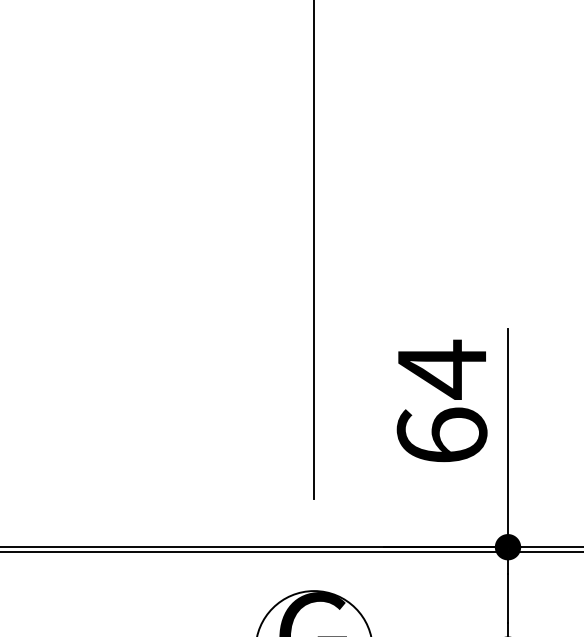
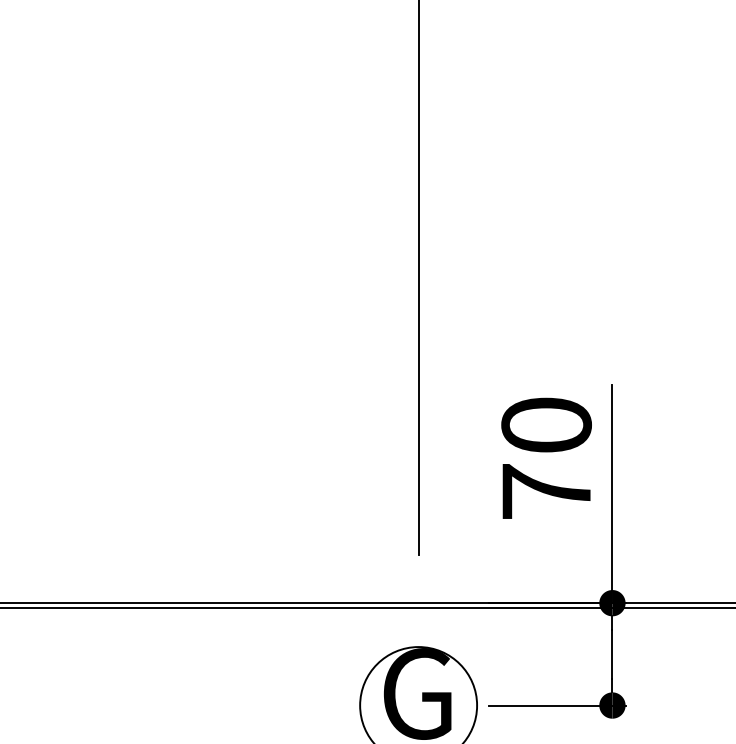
text: (442, 400) -> (546, 456), 64 -> 70

